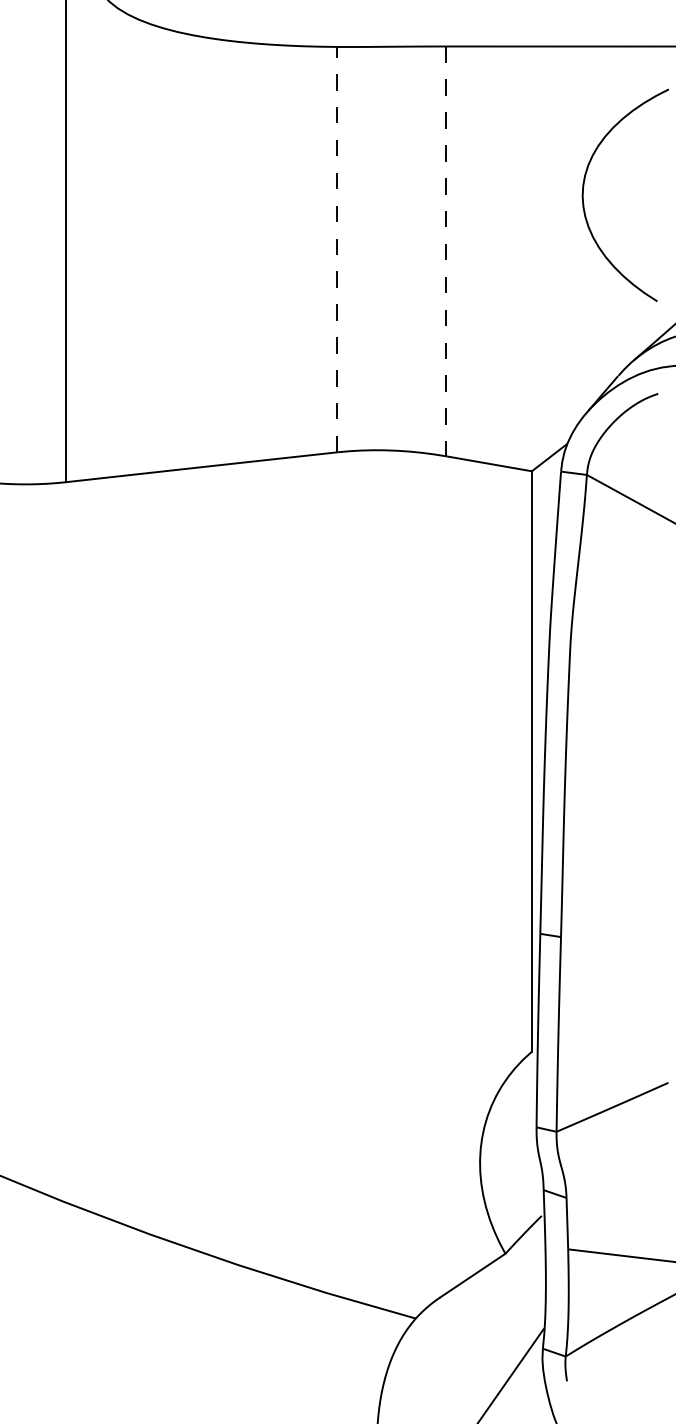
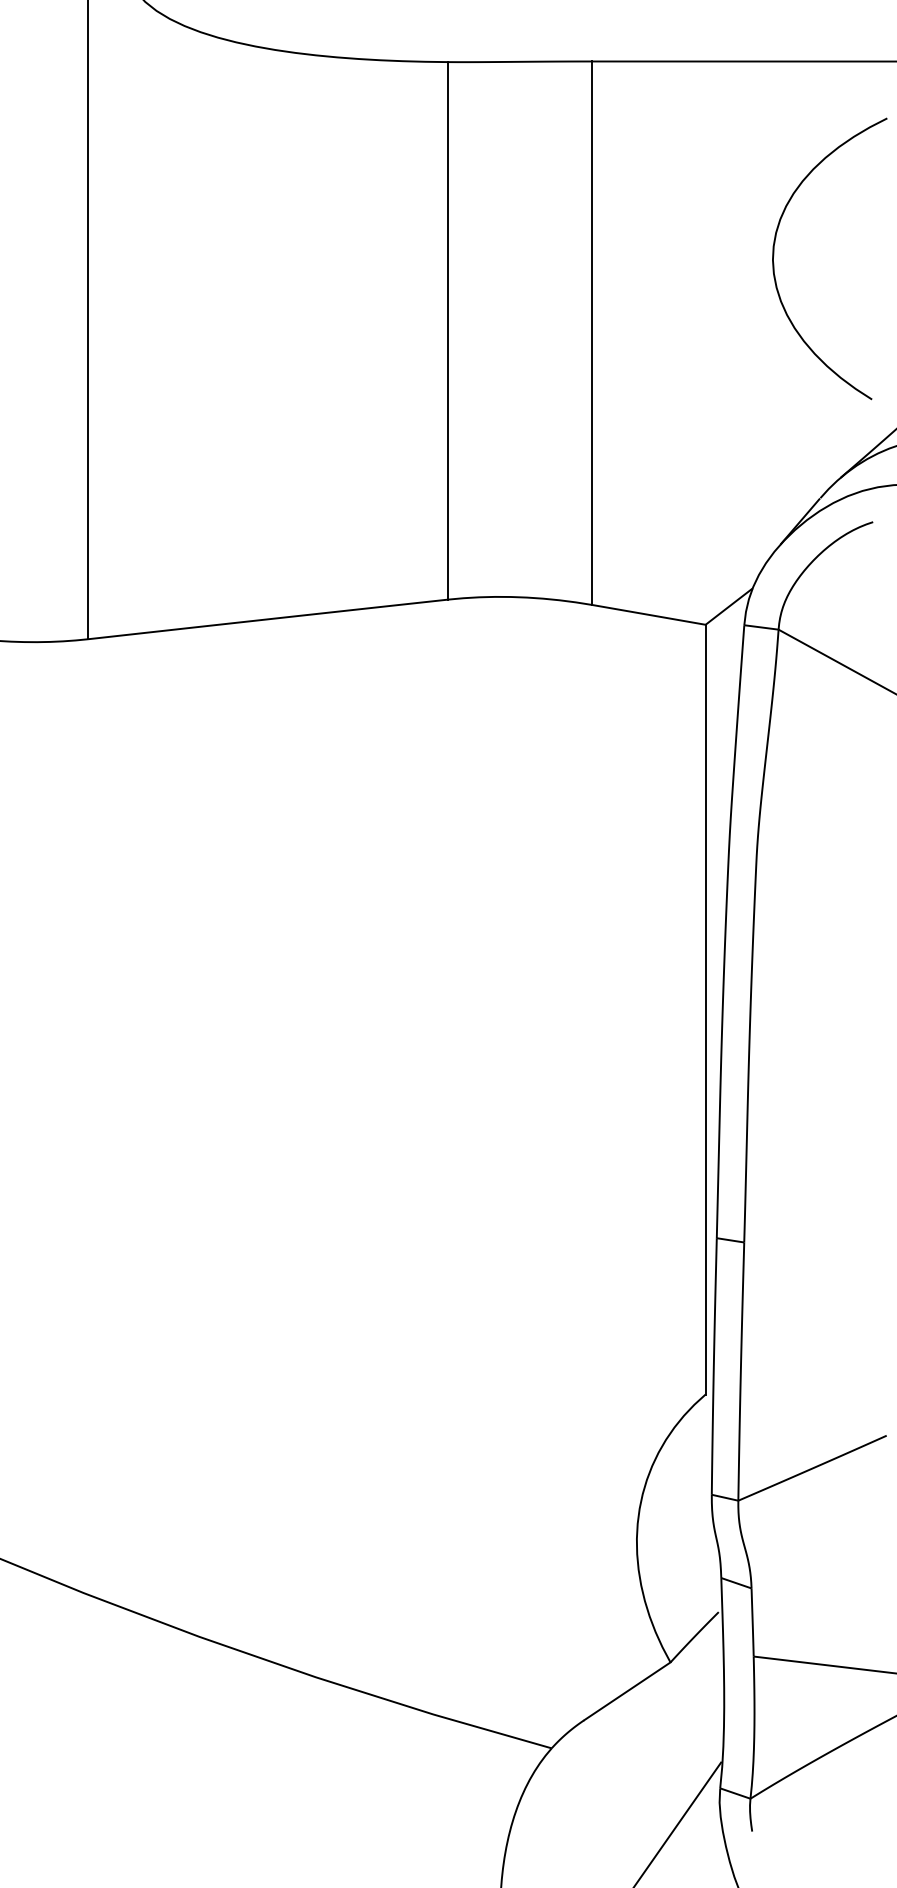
line: (337, 249) -> (447, 330), dashed -> solid
line: (446, 251) -> (592, 333), dashed -> solid

